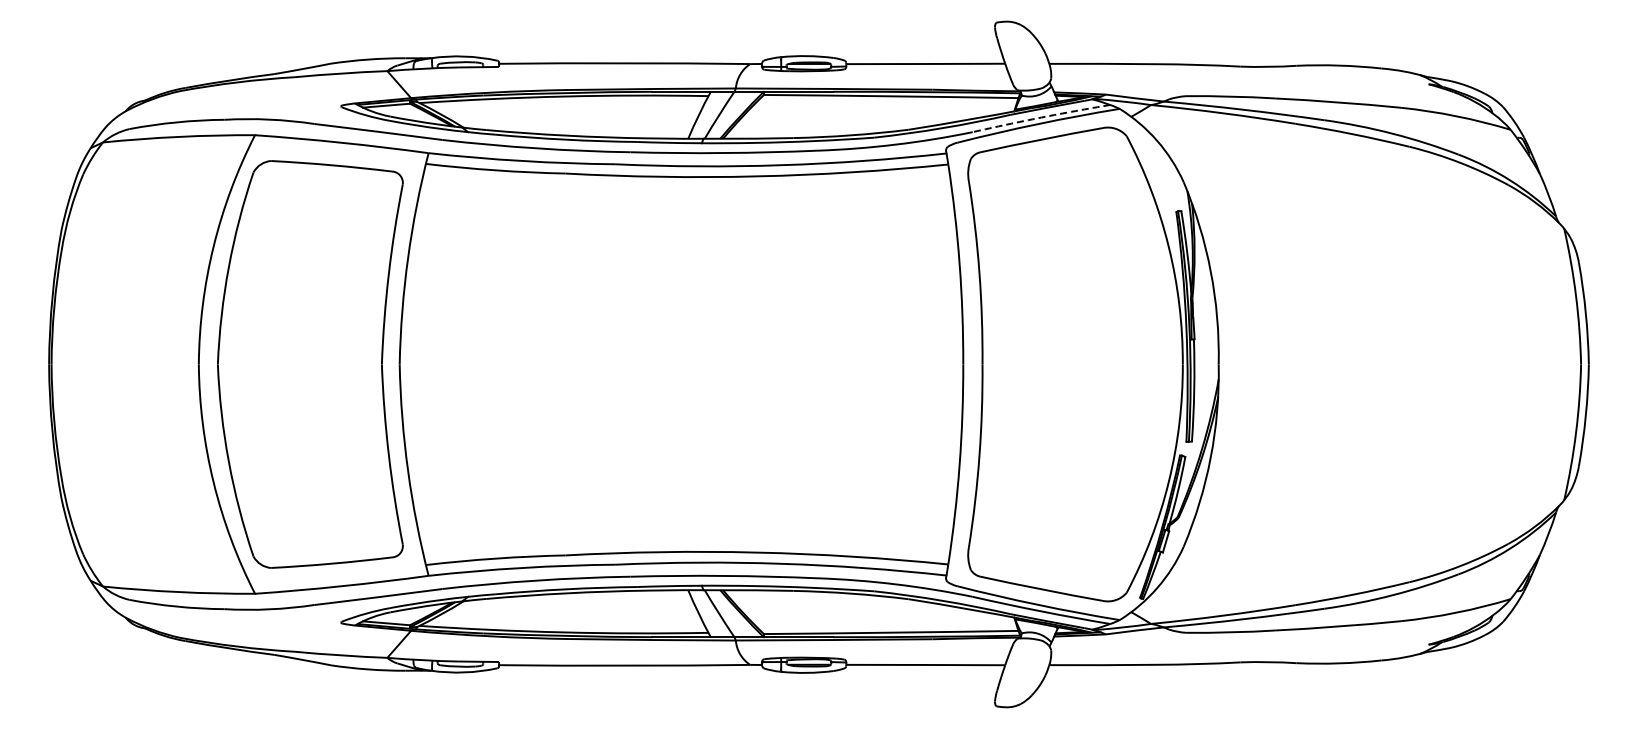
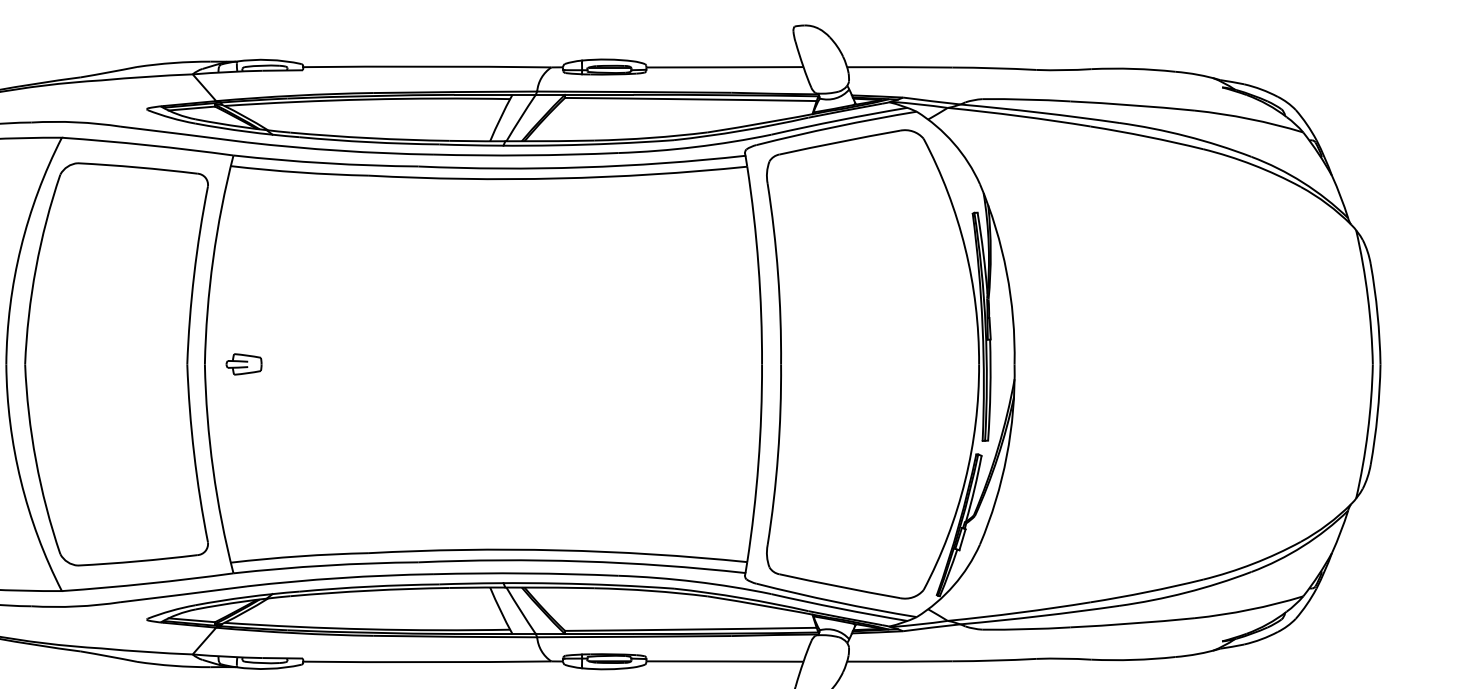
arc: (1041, 117) -> (839, 120), dashed -> solid
part: (438, 364) -> (243, 364), added

